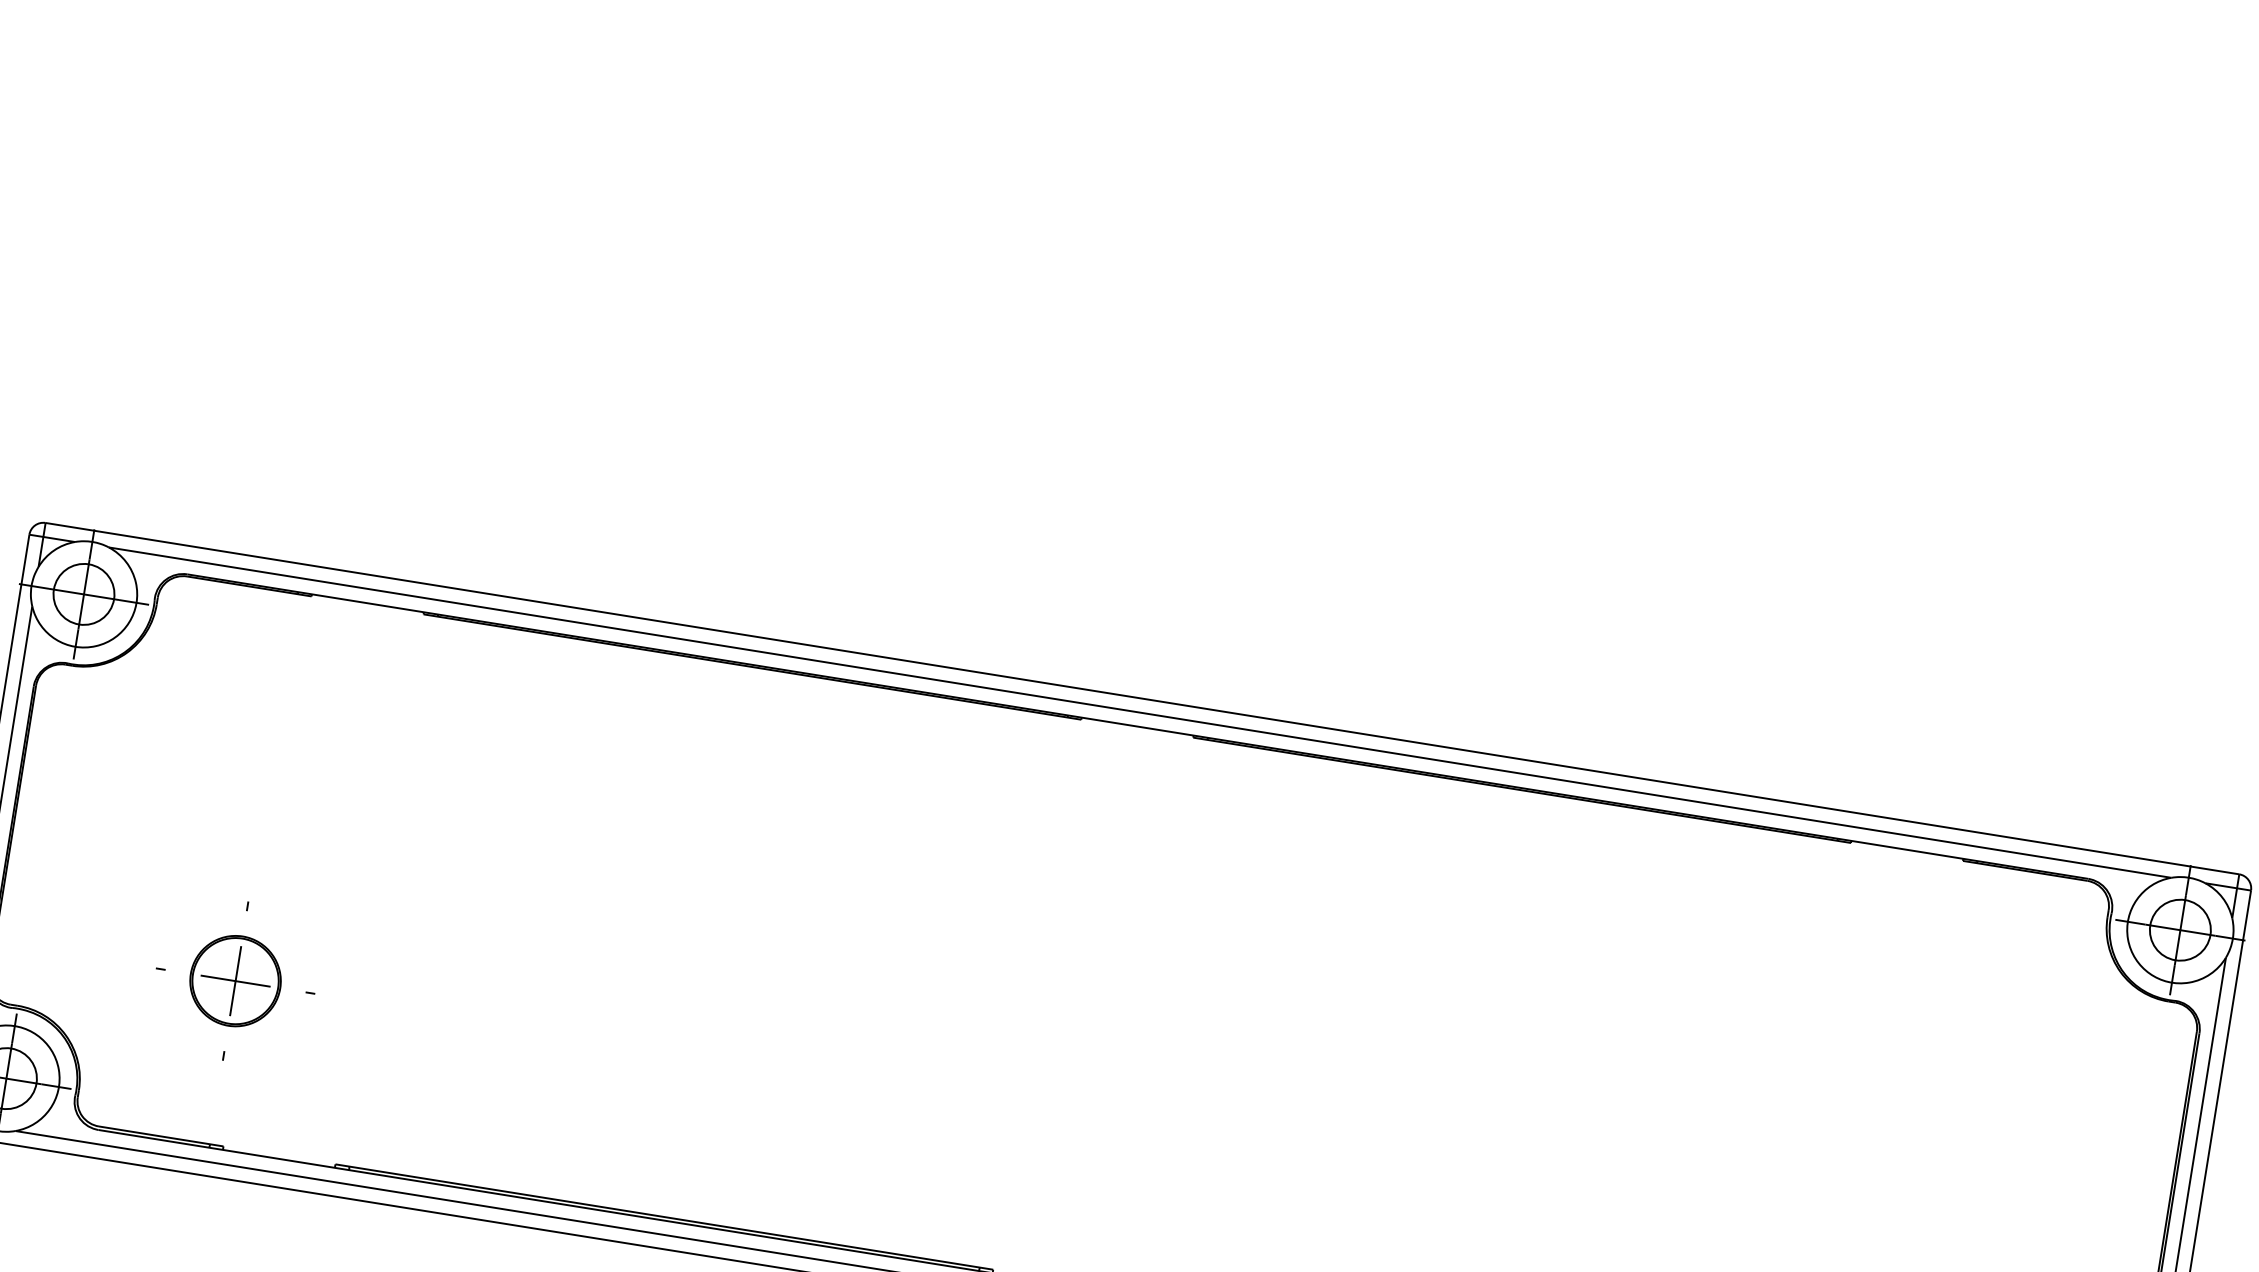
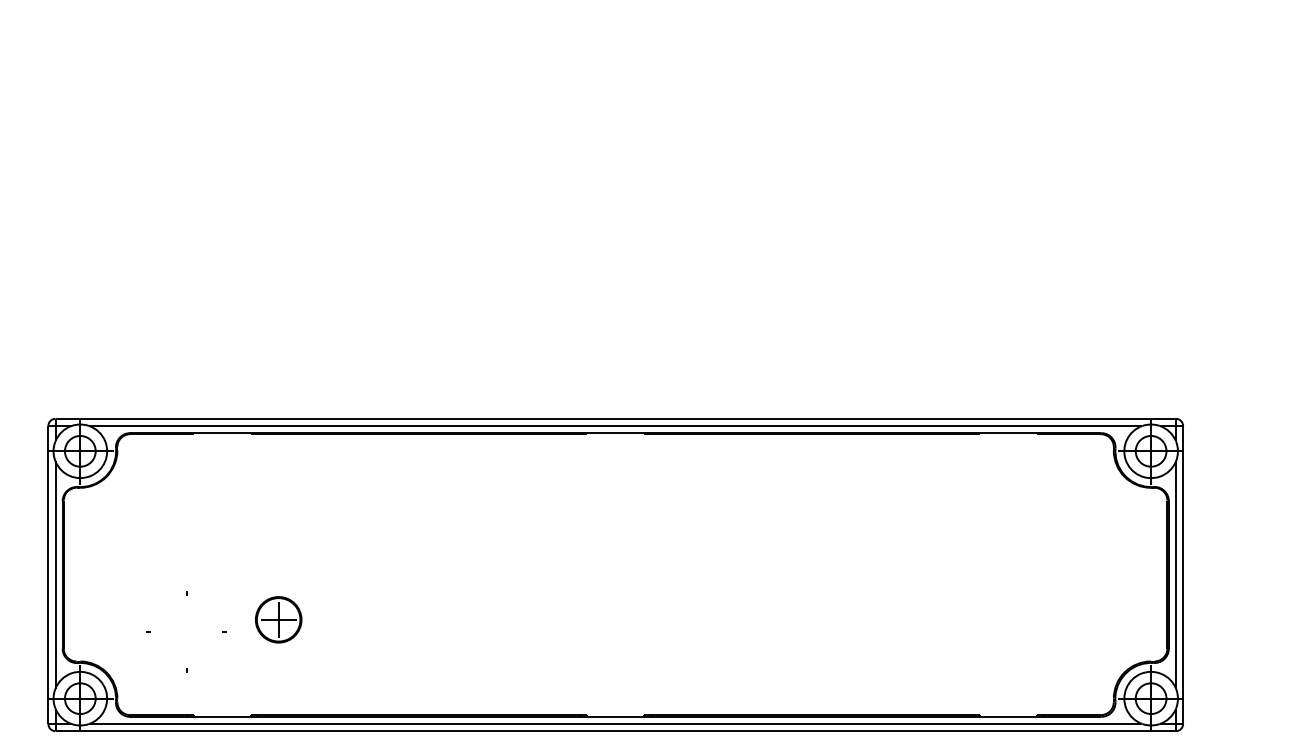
part: (235, 980) -> (278, 619), moved

